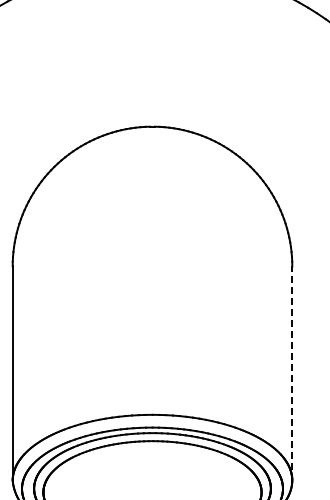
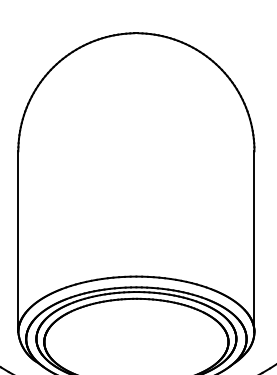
line: (292, 373) -> (254, 241), dashed -> solid

